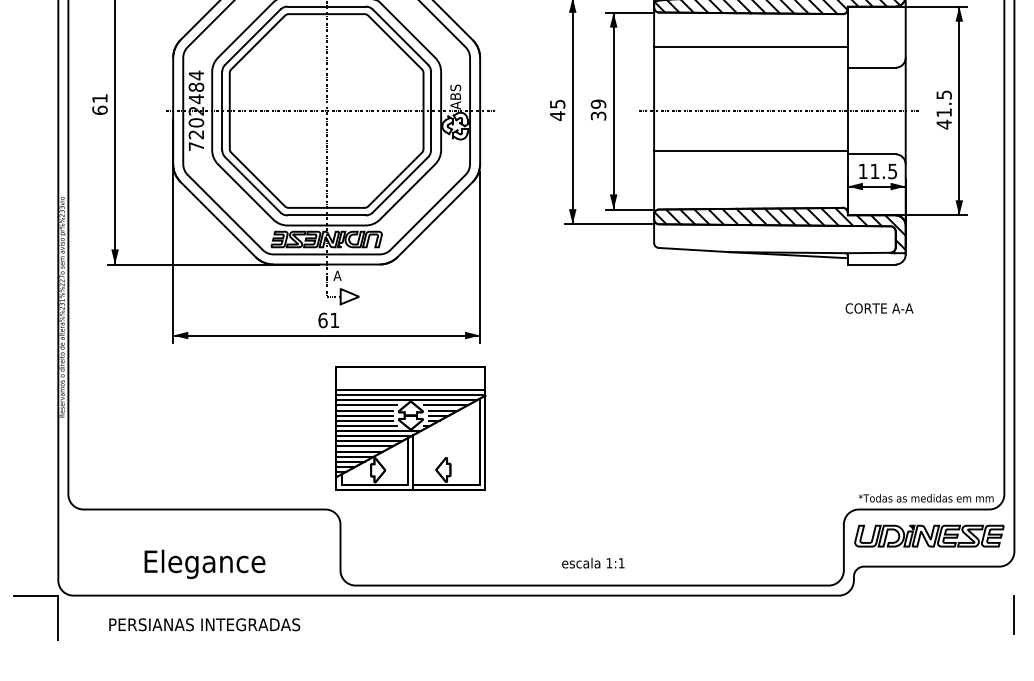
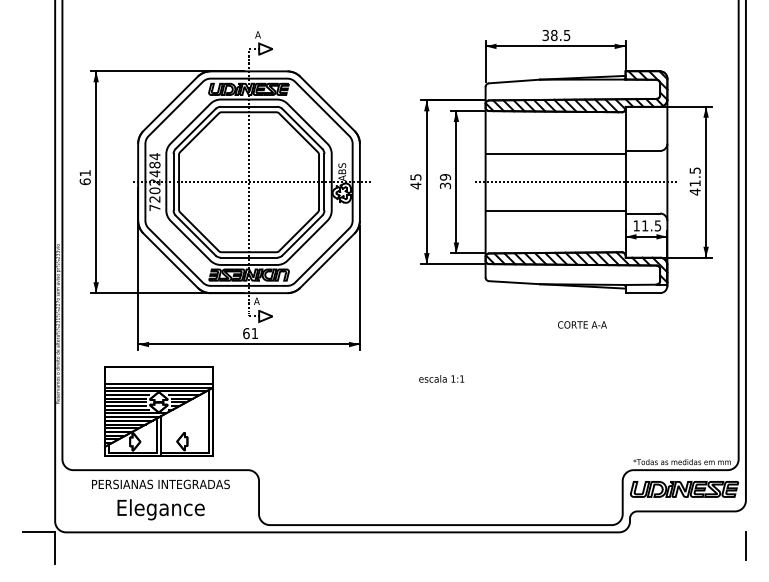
line: (750, 46) -> (555, 153), moved
text: (879, 307) -> (582, 324), moved
part: (410, 428) -> (158, 411), moved
text: (593, 562) -> (441, 378), moved
text: (204, 624) -> (160, 484), moved

